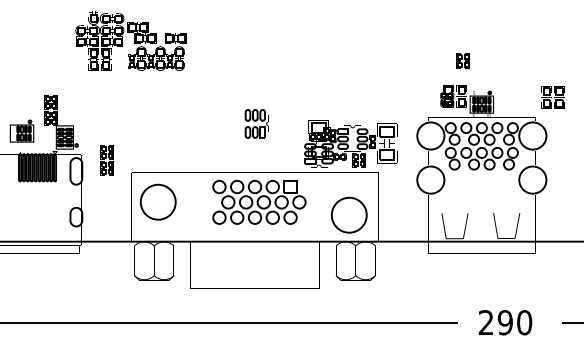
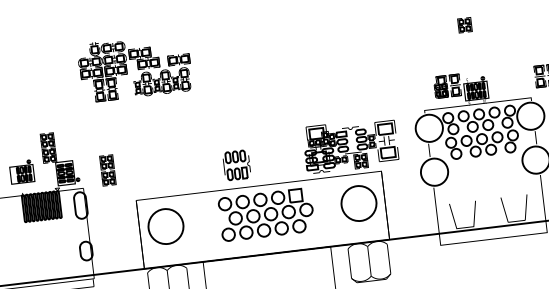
part: (130, 40) -> (134, 67), moved
part: (462, 60) -> (464, 24), moved
part: (256, 123) -> (237, 164), moved
part: (106, 160) -> (107, 170), moved
circle: (348, 214) -> (358, 202), moved

